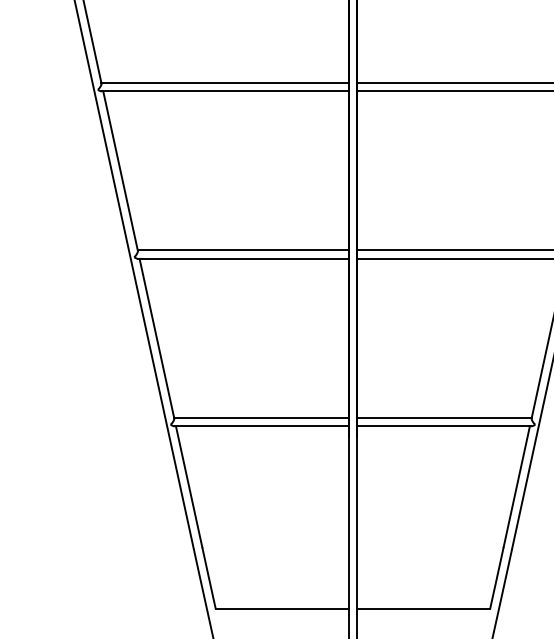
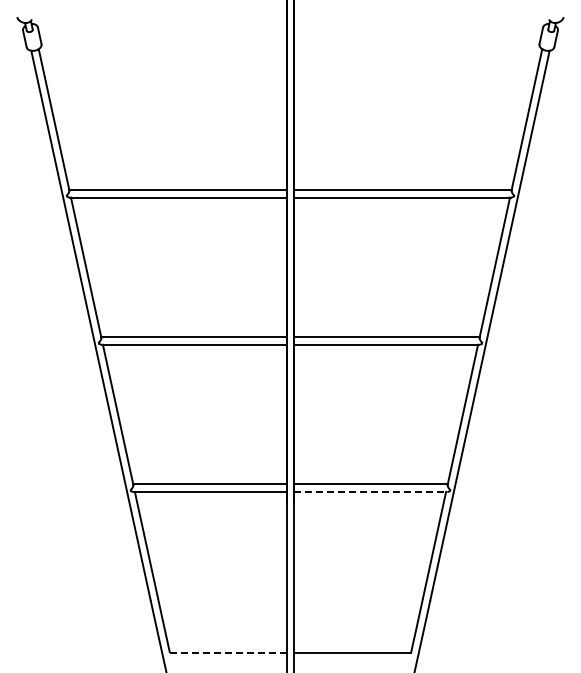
line: (445, 426) -> (371, 492), solid -> dashed
line: (282, 608) -> (228, 652), solid -> dashed

